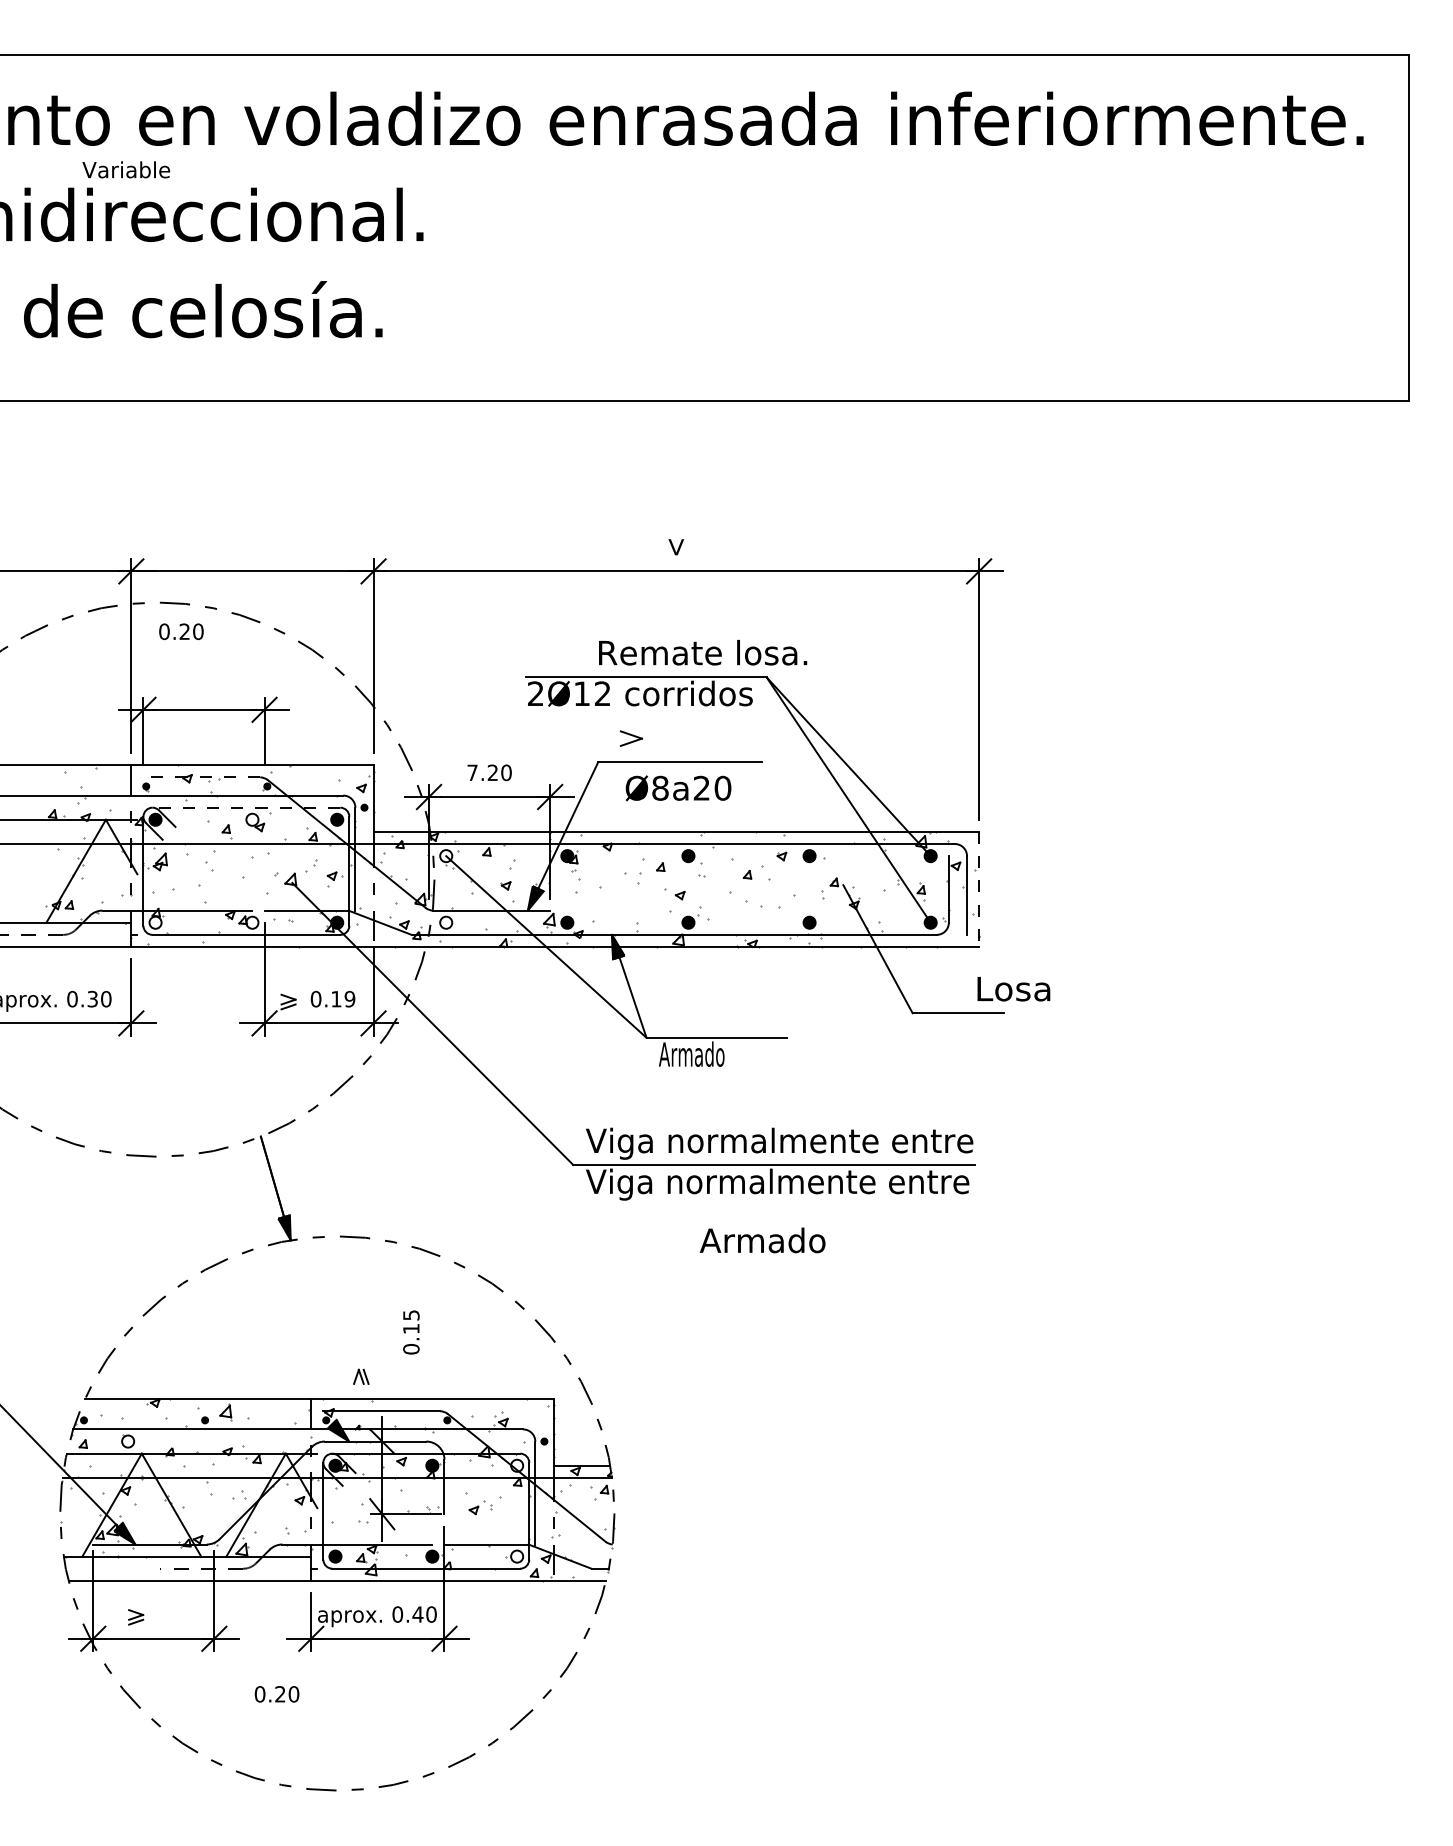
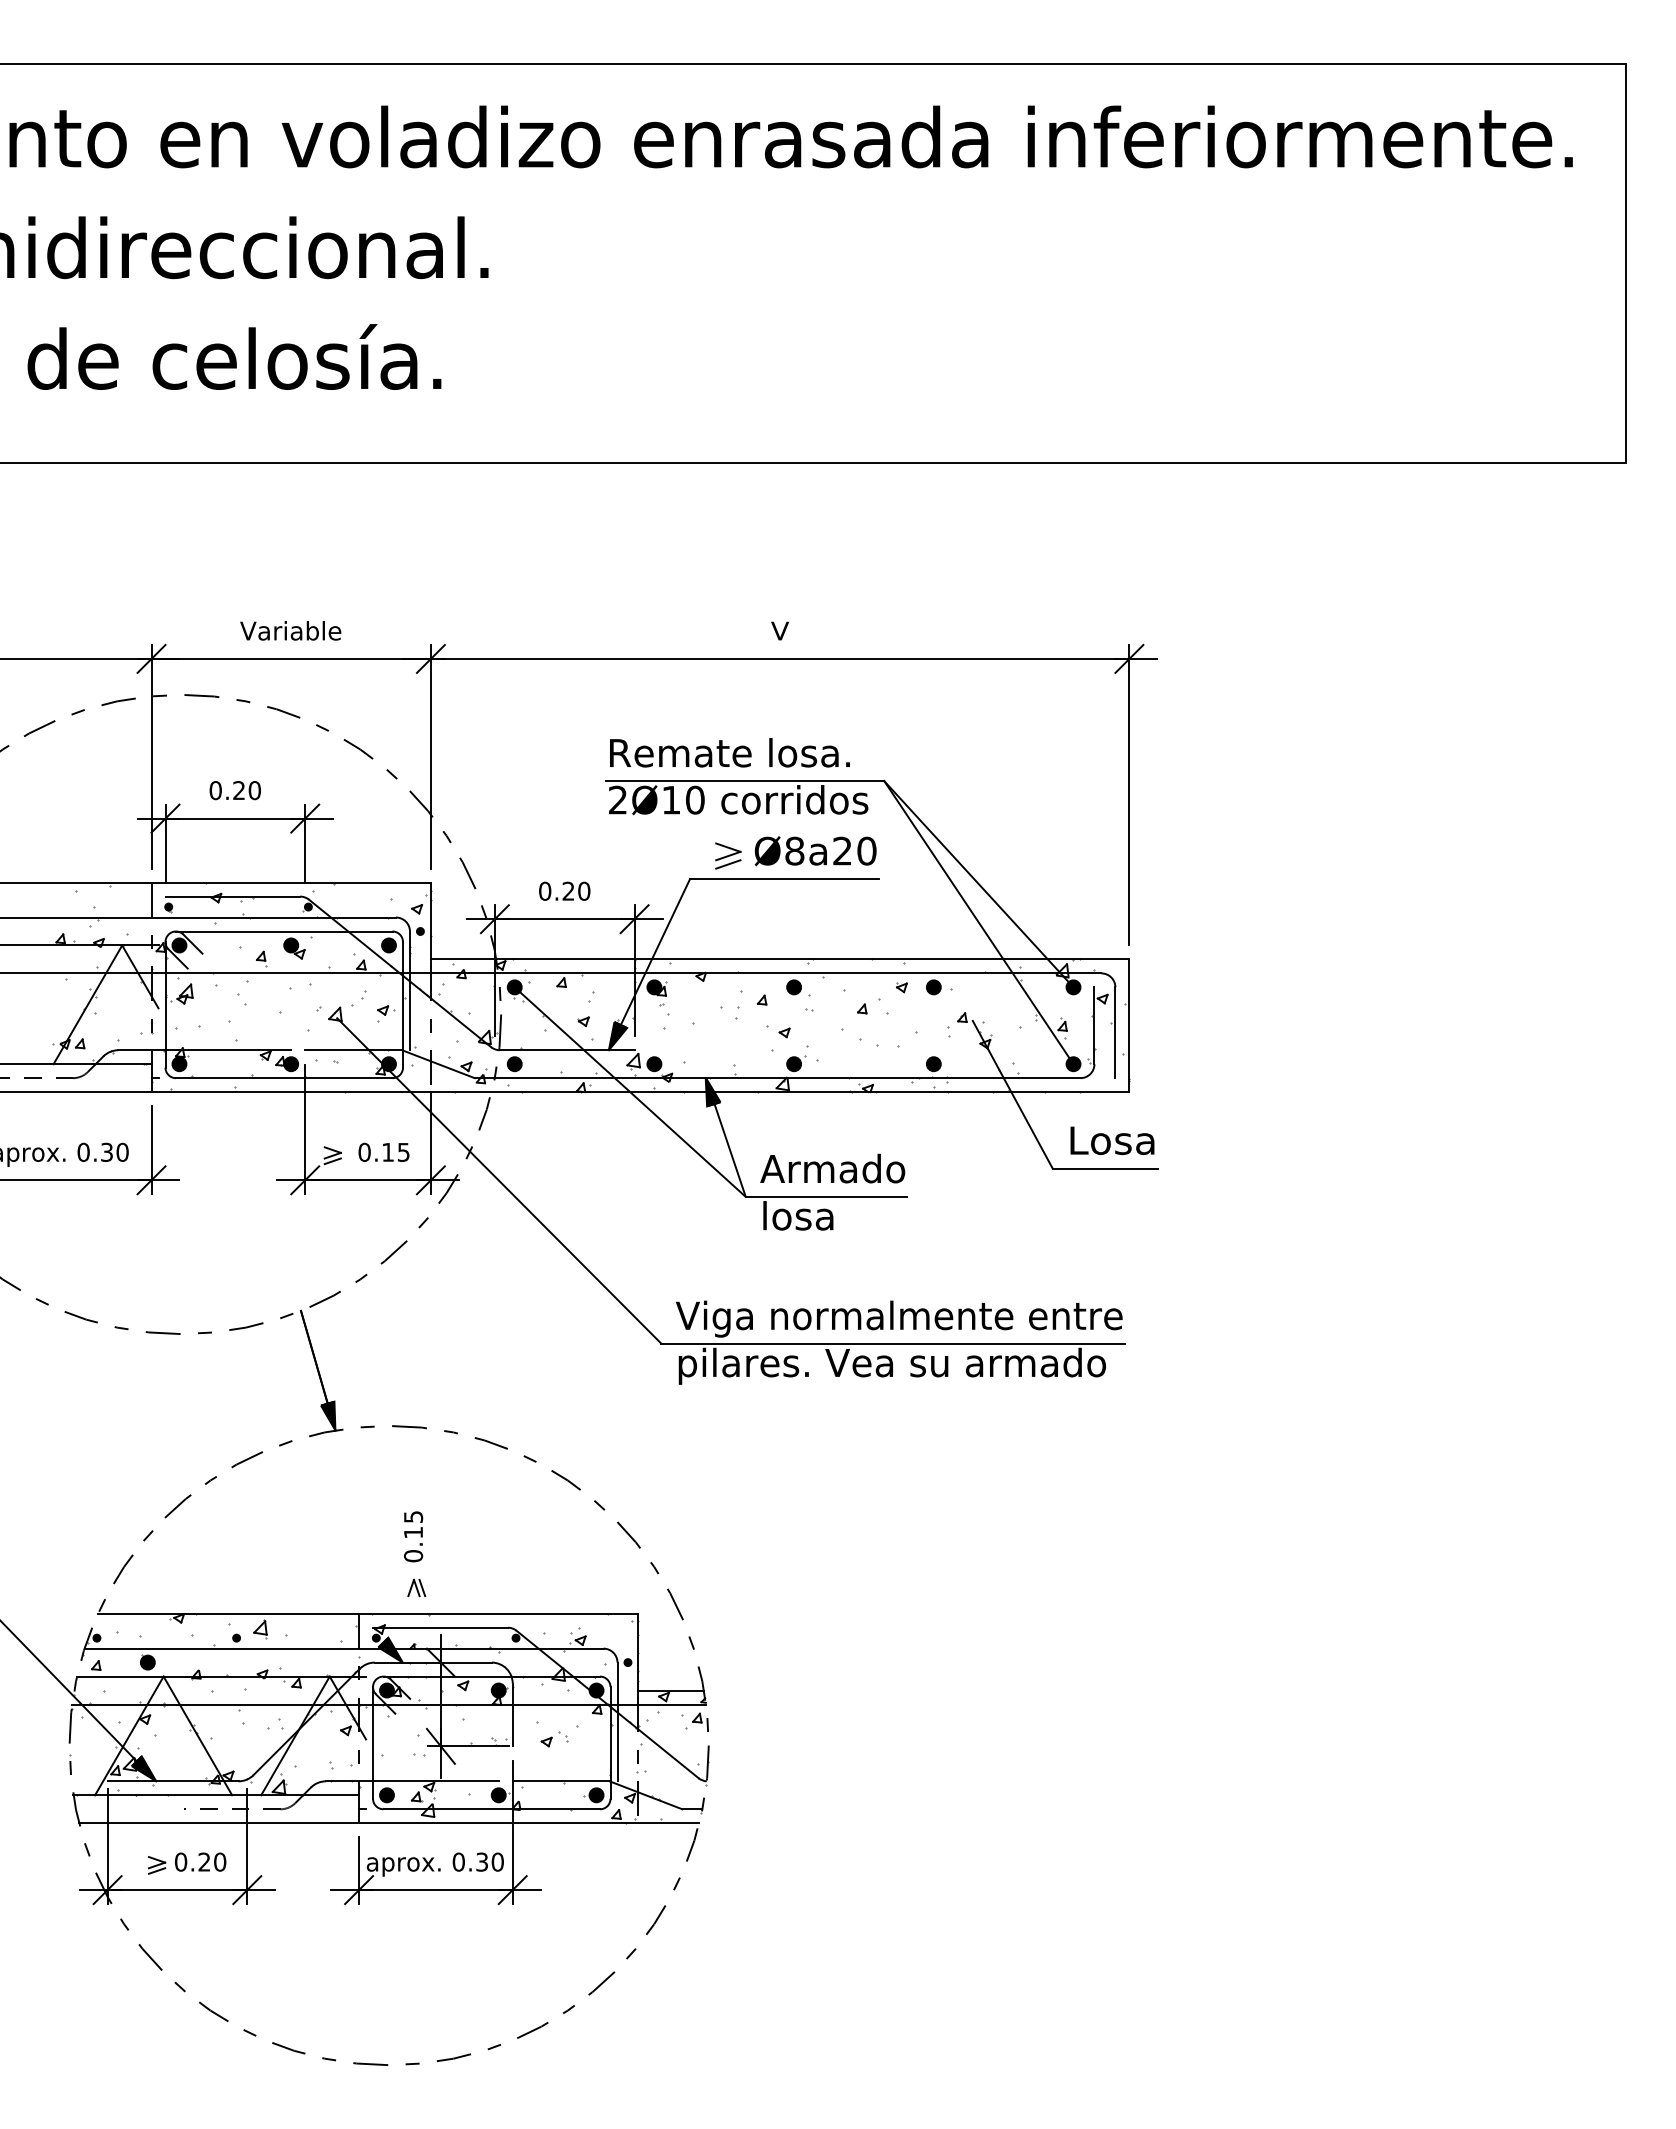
text: (126, 169) -> (290, 630), moved
text: (180, 631) -> (234, 790), moved
text: (702, 652) -> (729, 752), moved
text: (602, 693) -> (695, 799), 2Ø12 -> 2Ø10
line: (631, 749) -> (728, 864), added
text: (472, 772) -> (545, 890), 7.20 -> 0.20
line: (201, 777) -> (232, 896), dashed -> solid
text: (678, 788) -> (815, 851), moved
line: (245, 807) -> (283, 931), dashed -> solid
fill: (252, 819) -> (291, 945), added
fill: (446, 856) -> (514, 987), added
line: (979, 890) -> (1129, 1026), dashed -> solid
fill: (155, 923) -> (179, 1064), added
fill: (252, 923) -> (291, 1064), added
fill: (446, 923) -> (514, 1064), added
text: (1013, 988) -> (1112, 1140), moved
text: (349, 998) -> (403, 1151), 0.19 -> 0.15
text: (691, 1053) -> (797, 1215), Armado -> losa
text: (777, 1183) -> (896, 1365), Viga normalmente entre -> pilares. Vea su armado
text: (762, 1240) -> (832, 1168), moved
text: (411, 1332) -> (413, 1536), moved
fill: (127, 1441) -> (147, 1662), added
fill: (517, 1465) -> (596, 1690), added
fill: (517, 1556) -> (596, 1795), added
text: (417, 1613) -> (481, 1861), 0.40 -> 0.30
text: (276, 1693) -> (200, 1861), moved

